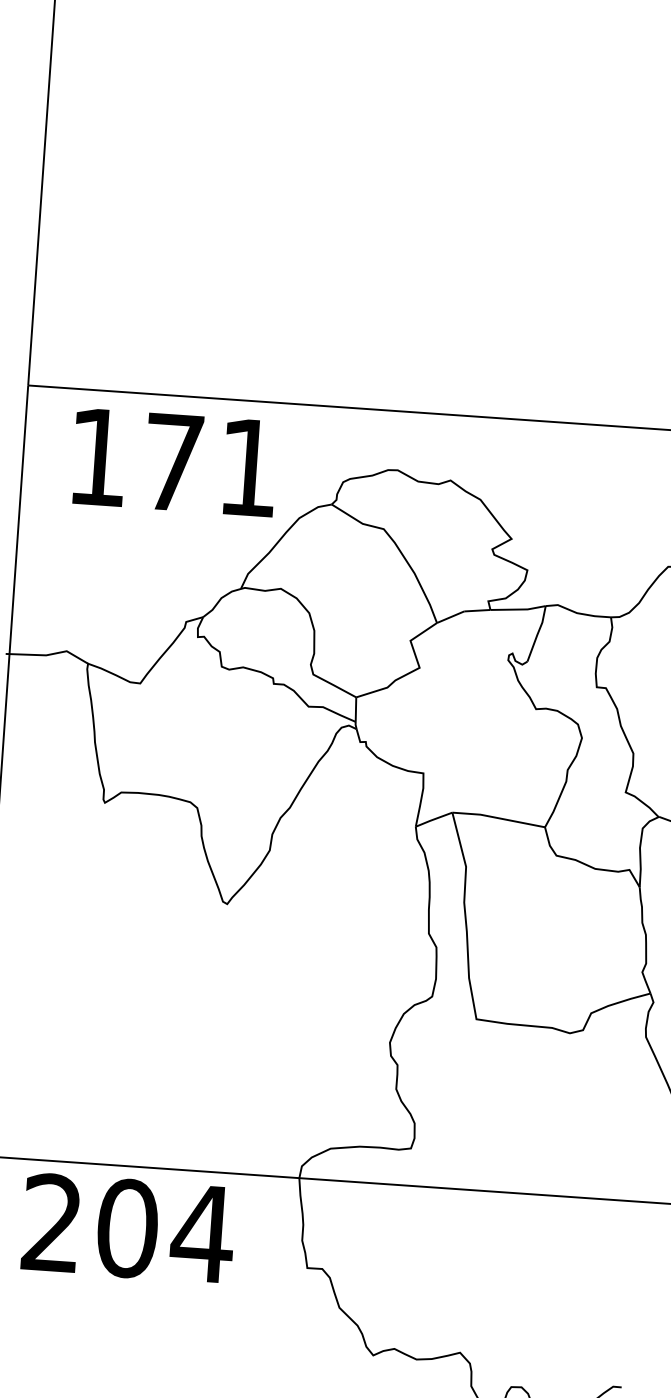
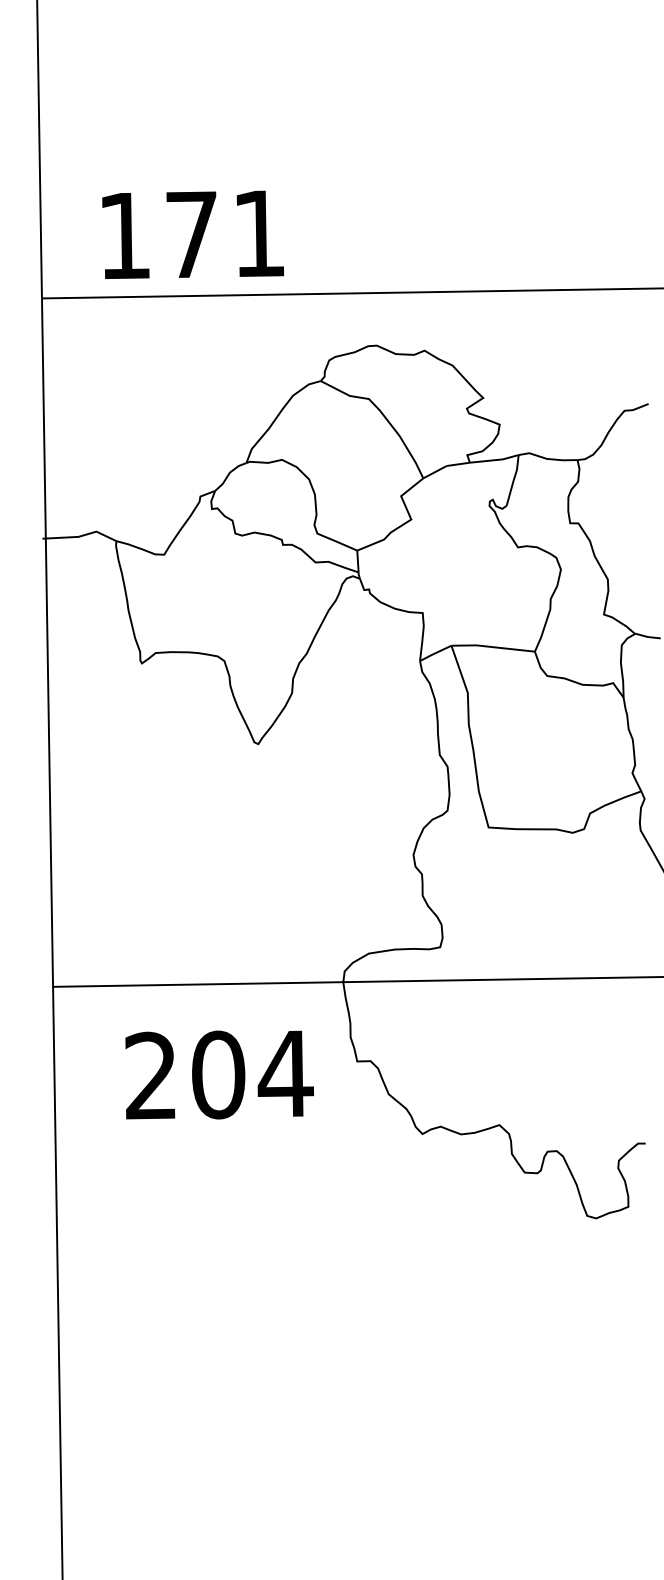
text: (175, 462) -> (193, 234), moved
text: (128, 1228) -> (219, 1074), moved

